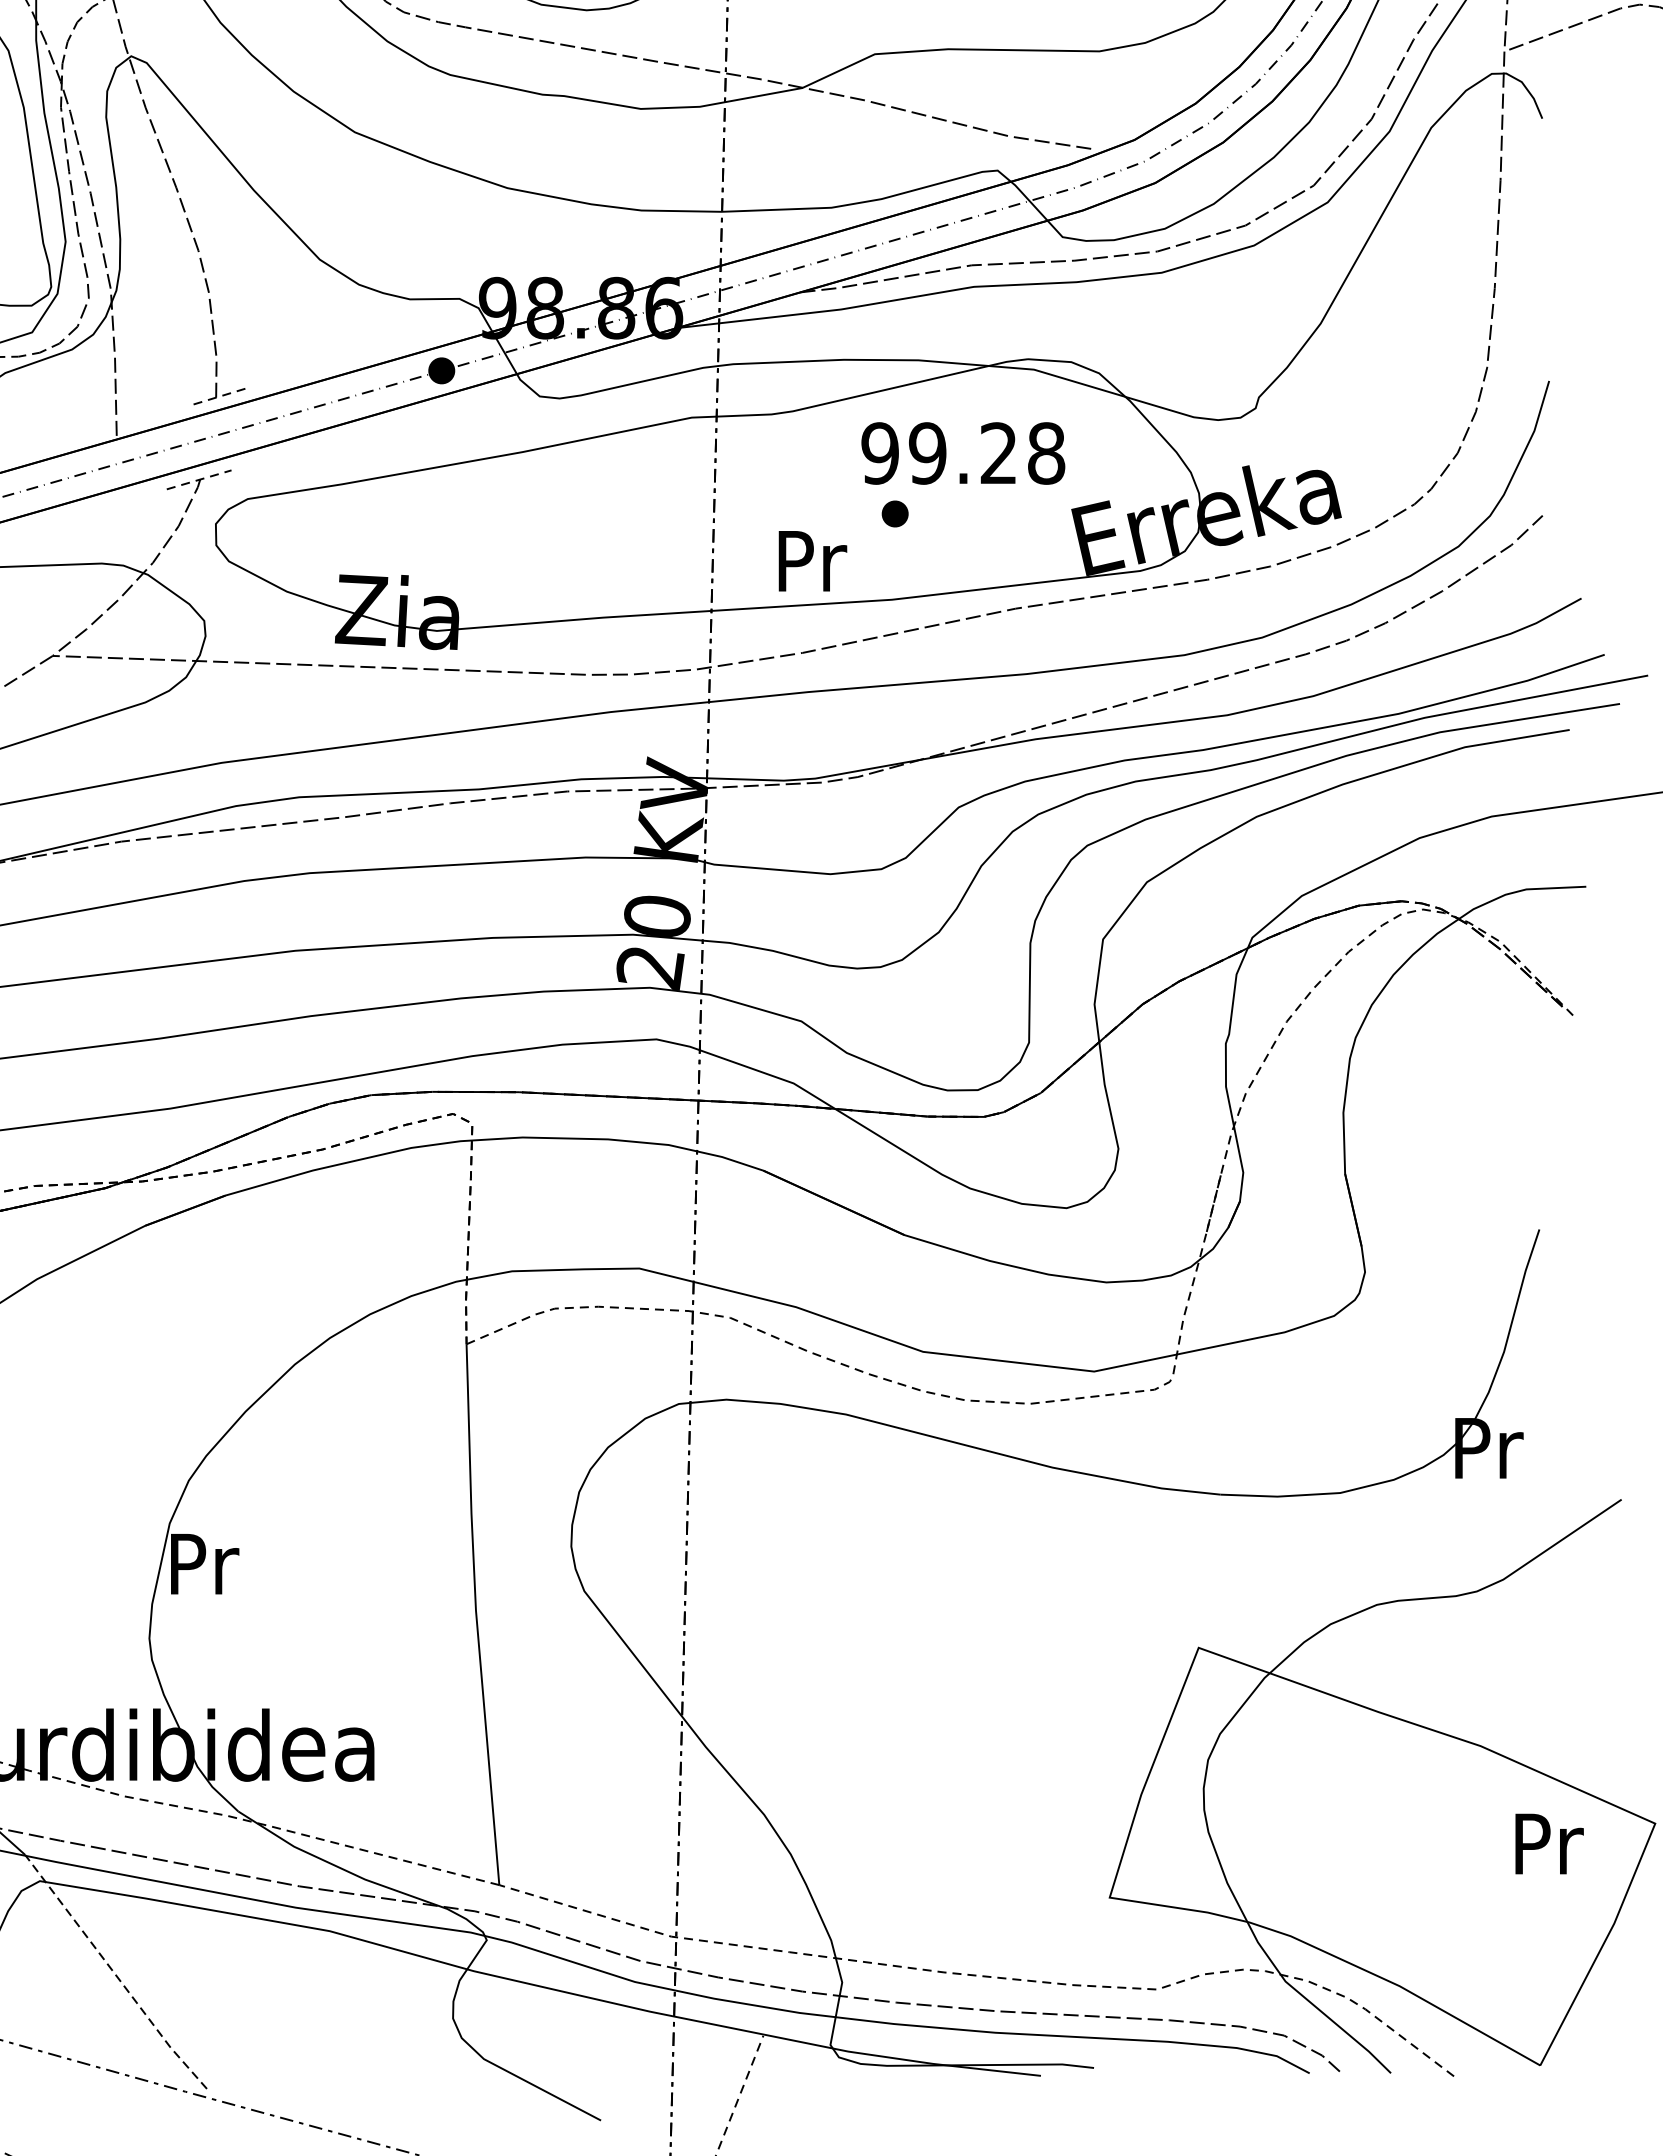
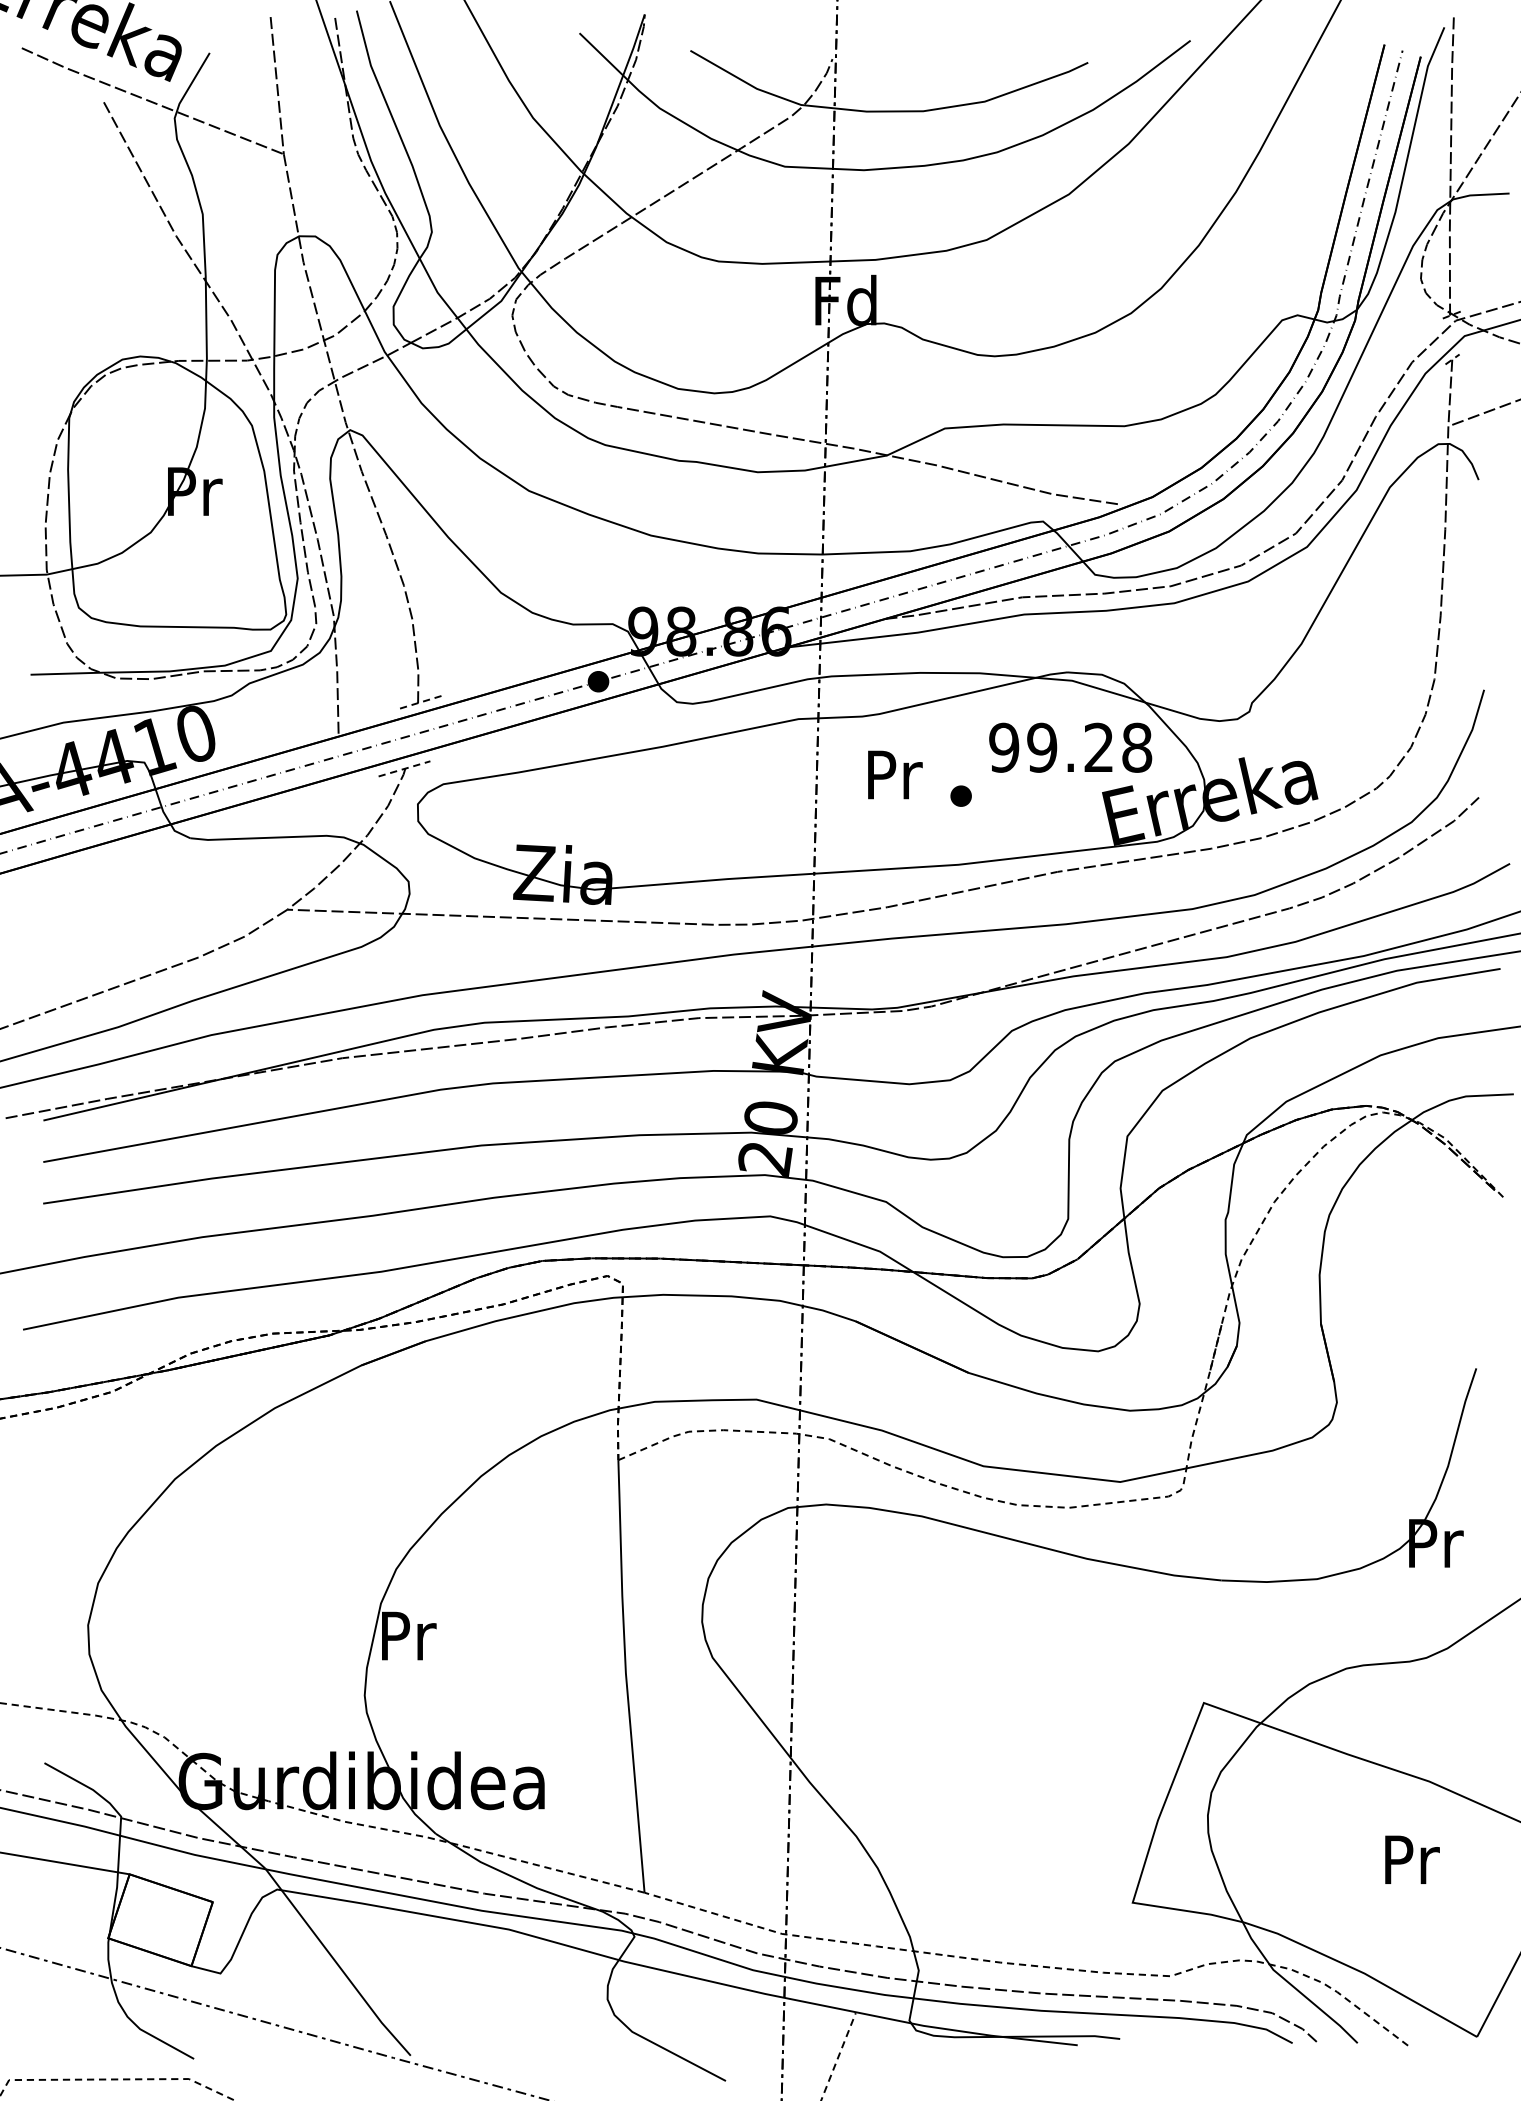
text: (963, 453) -> (1070, 747), moved
text: (813, 560) -> (895, 774), moved
text: (1549, 1843) -> (1412, 1859), moved
line: (114, 1973) -> (336, 1963), dashed -> solid

